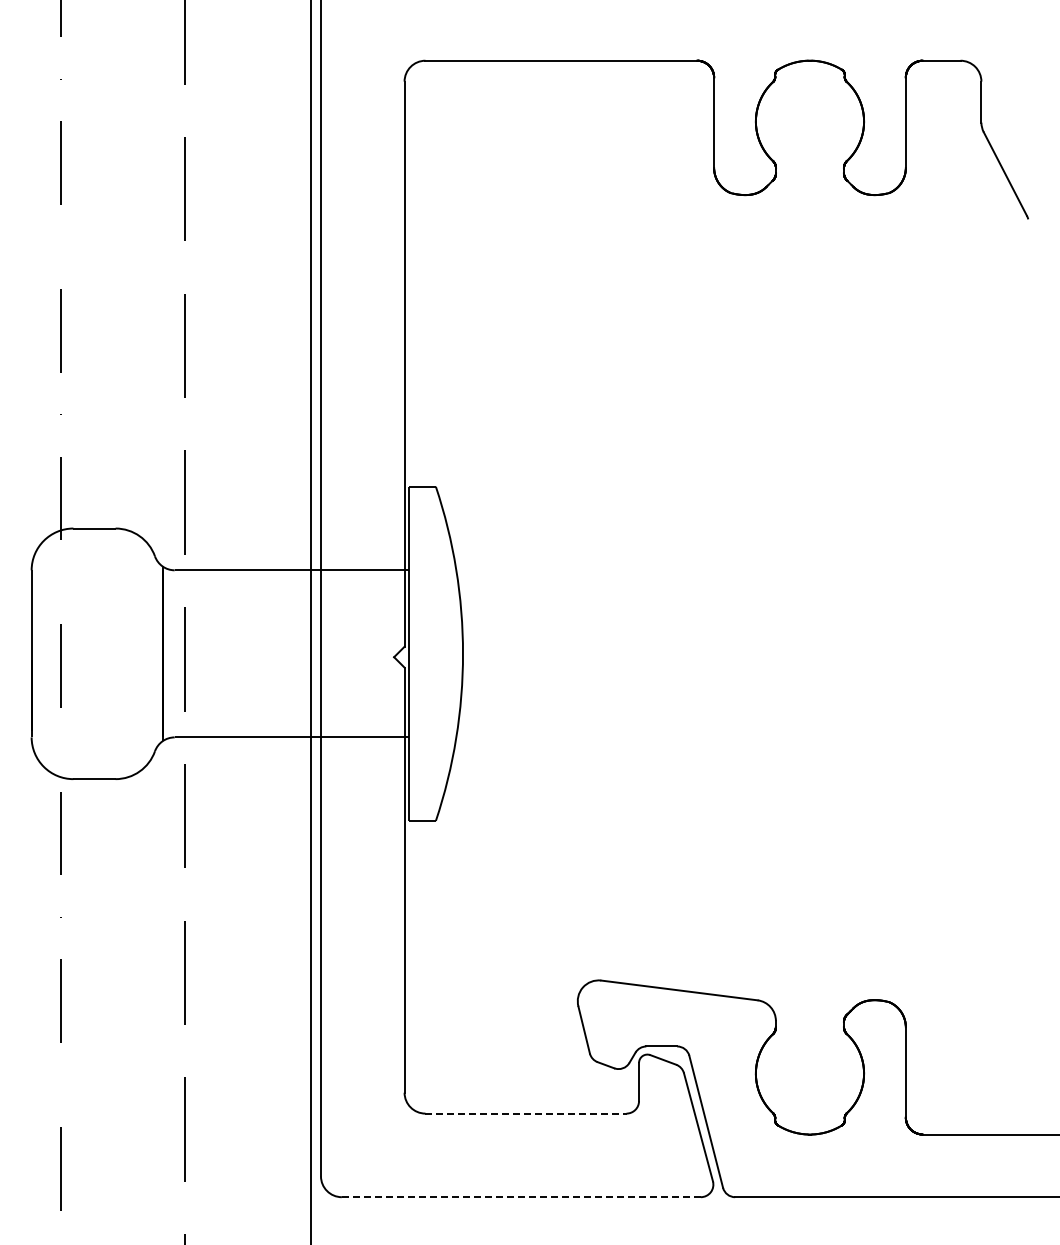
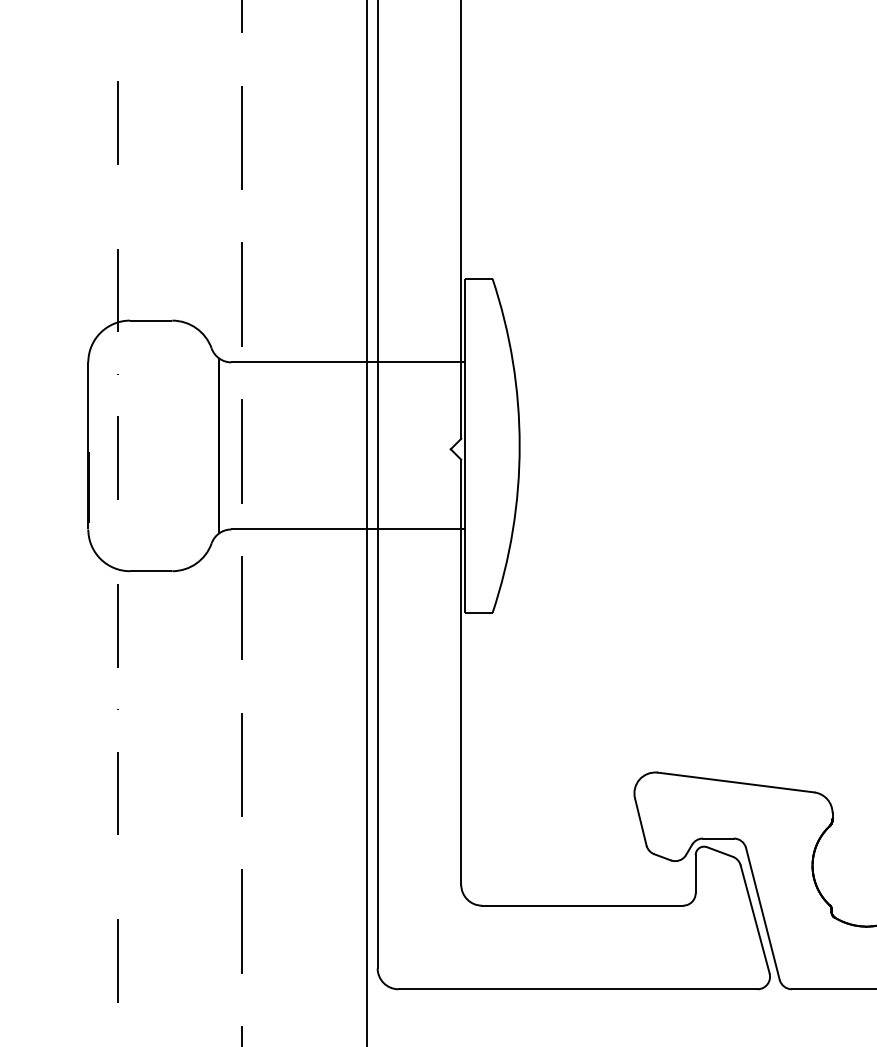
line: (525, 1113) -> (582, 905), dashed -> solid
line: (520, 1197) -> (577, 989), dashed -> solid

